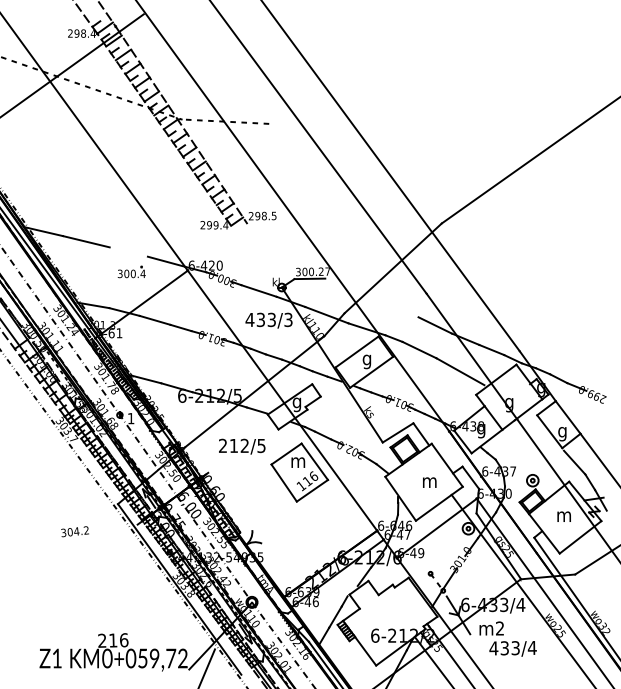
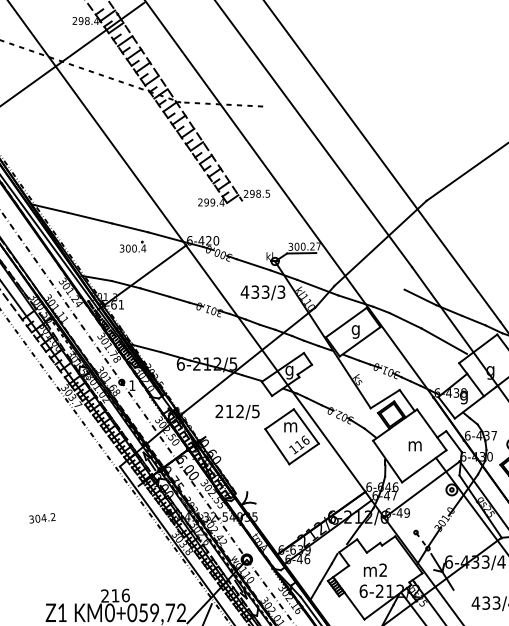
line: (128, 251) -> (129, 227), added
text: (74, 531) -> (41, 518), moved
text: (491, 628) -> (375, 570), moved

